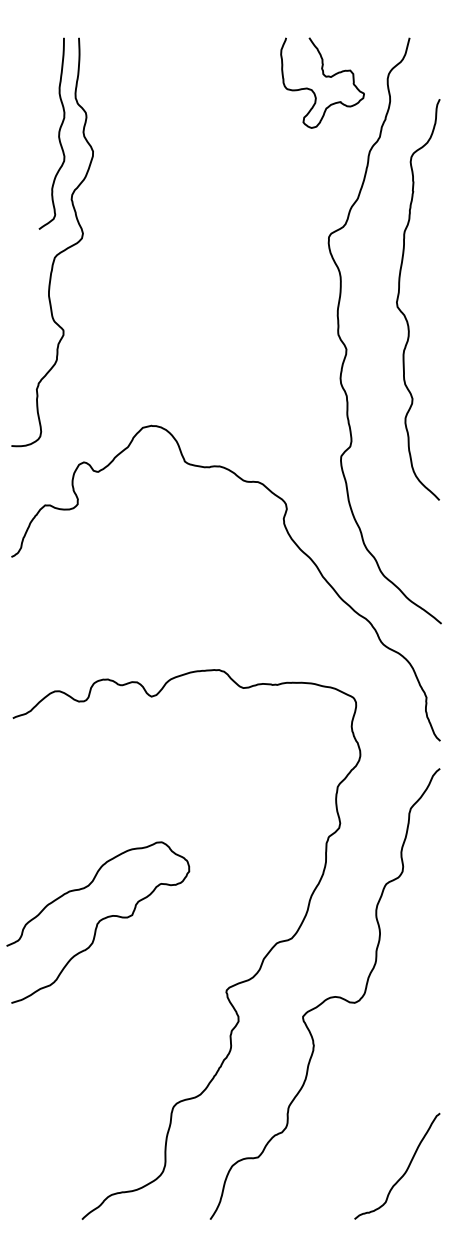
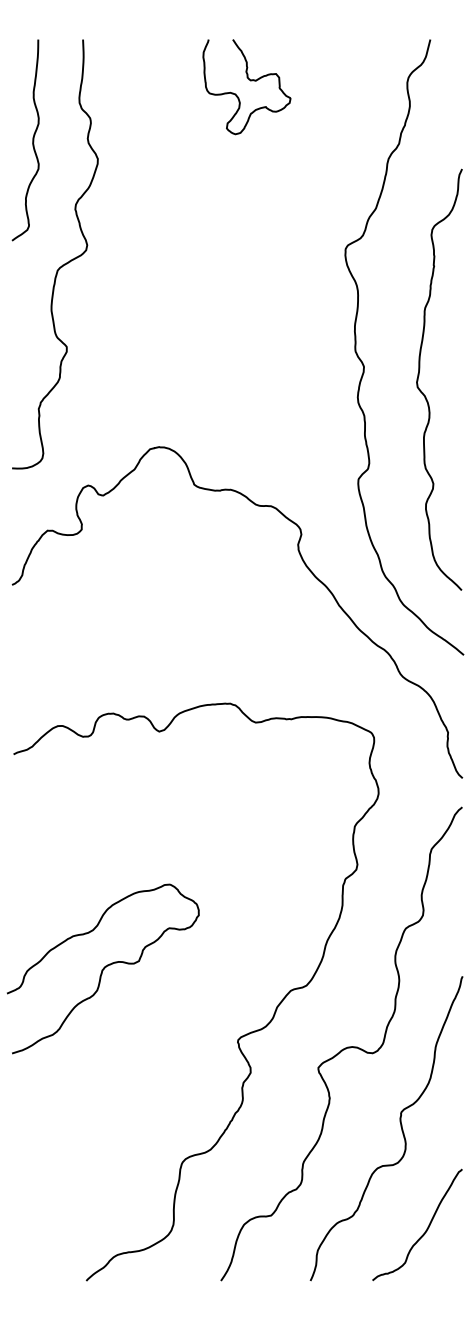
curve: (325, 77) -> (250, 81), moved
curve: (58, 133) -> (32, 140), moved
curve: (399, 296) -> (419, 376), moved
curve: (381, 1073) -> (400, 1127), added

